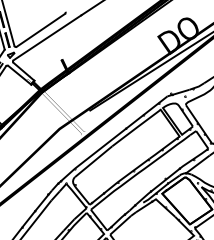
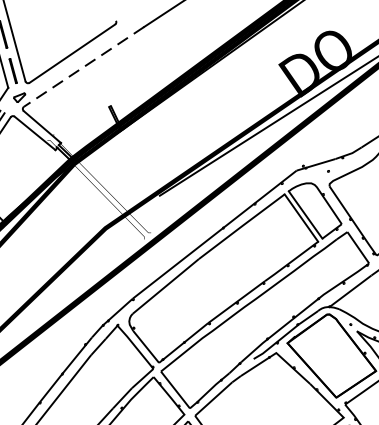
line: (47, 37) -> (84, 66), solid -> dashed

